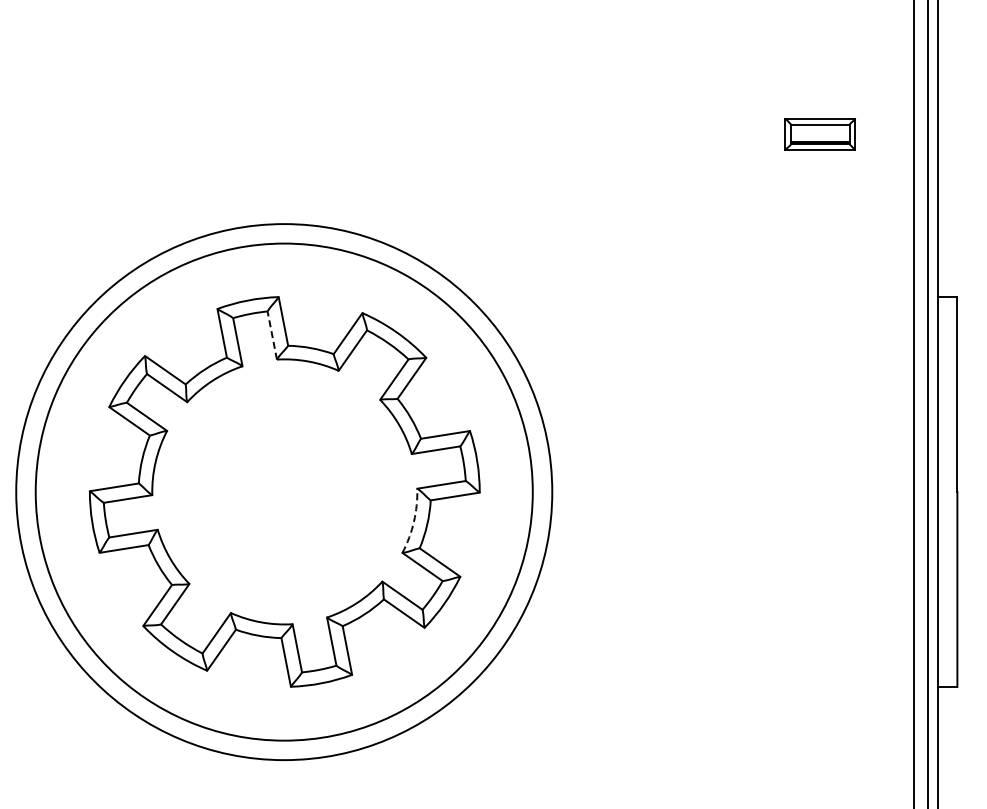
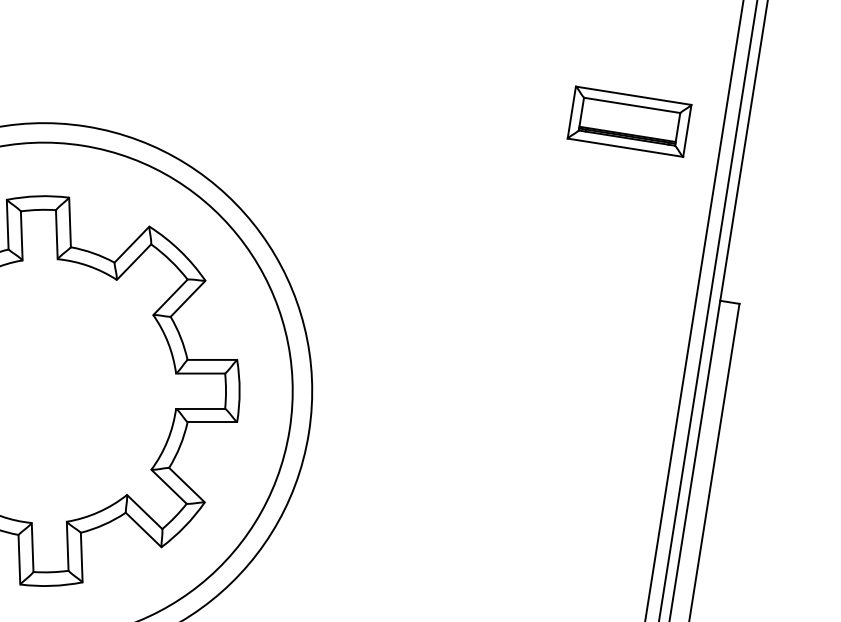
part: (820, 134) -> (629, 121), size x1.67
line: (272, 335) -> (57, 234), dashed -> solid
arc: (413, 521) -> (167, 440), dashed -> solid

